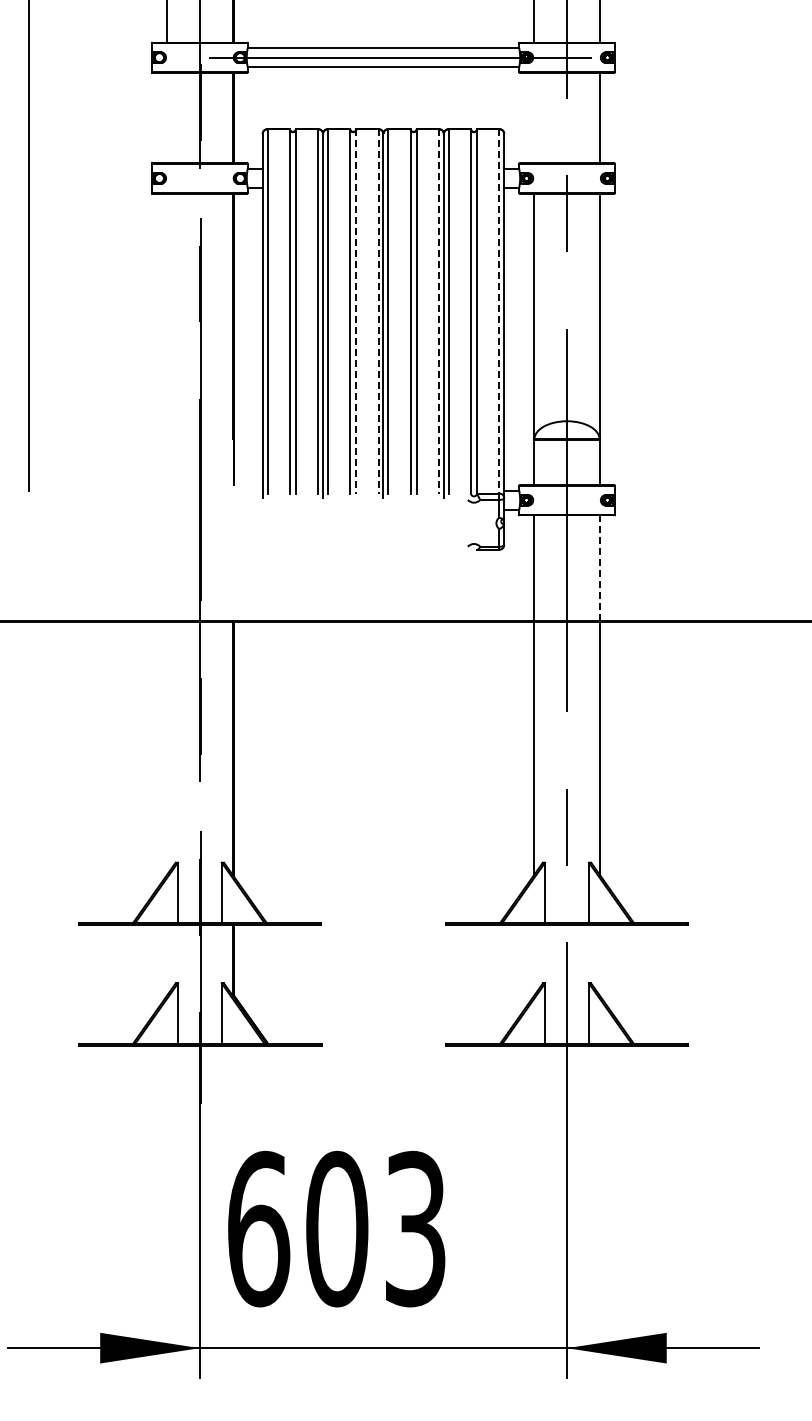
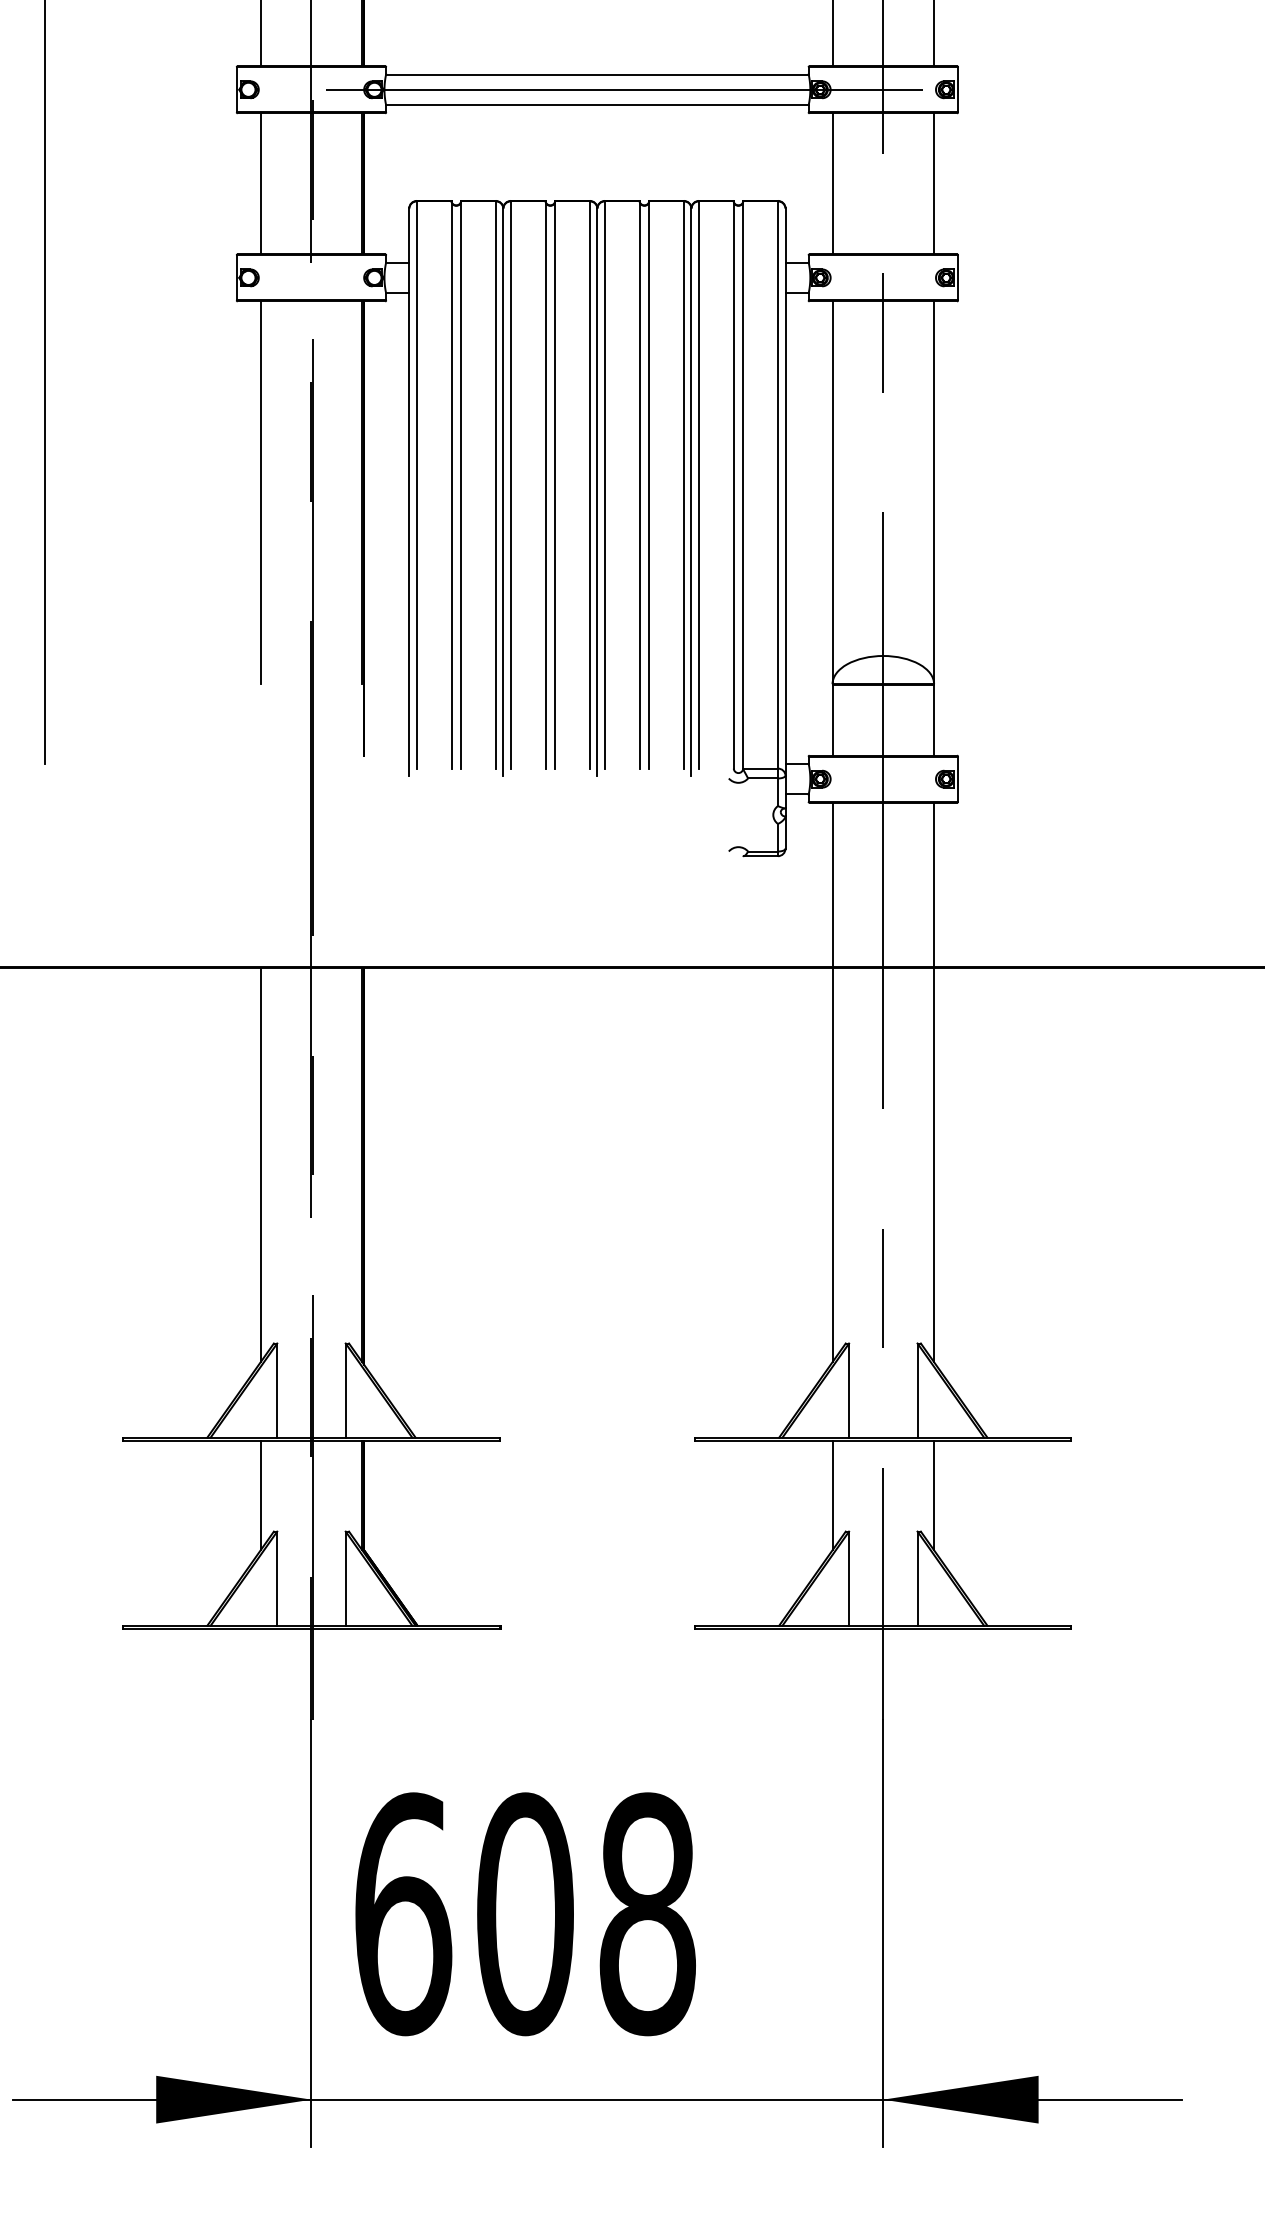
line: (167, 117) -> (261, 182), added
line: (534, 117) -> (832, 182), added
line: (356, 312) -> (555, 486), dashed -> solid
line: (378, 312) -> (589, 486), dashed -> solid
line: (439, 312) -> (684, 486), dashed -> solid
line: (499, 312) -> (778, 486), dashed -> solid
line: (167, 316) -> (261, 492), added
line: (599, 568) -> (933, 885), dashed -> solid
line: (167, 747) -> (261, 1164), added
line: (167, 960) -> (261, 1495), added
line: (534, 960) -> (832, 1495), added
line: (599, 960) -> (933, 1495), added
text: (415, 1228) -> (647, 1913), 603 -> 608

